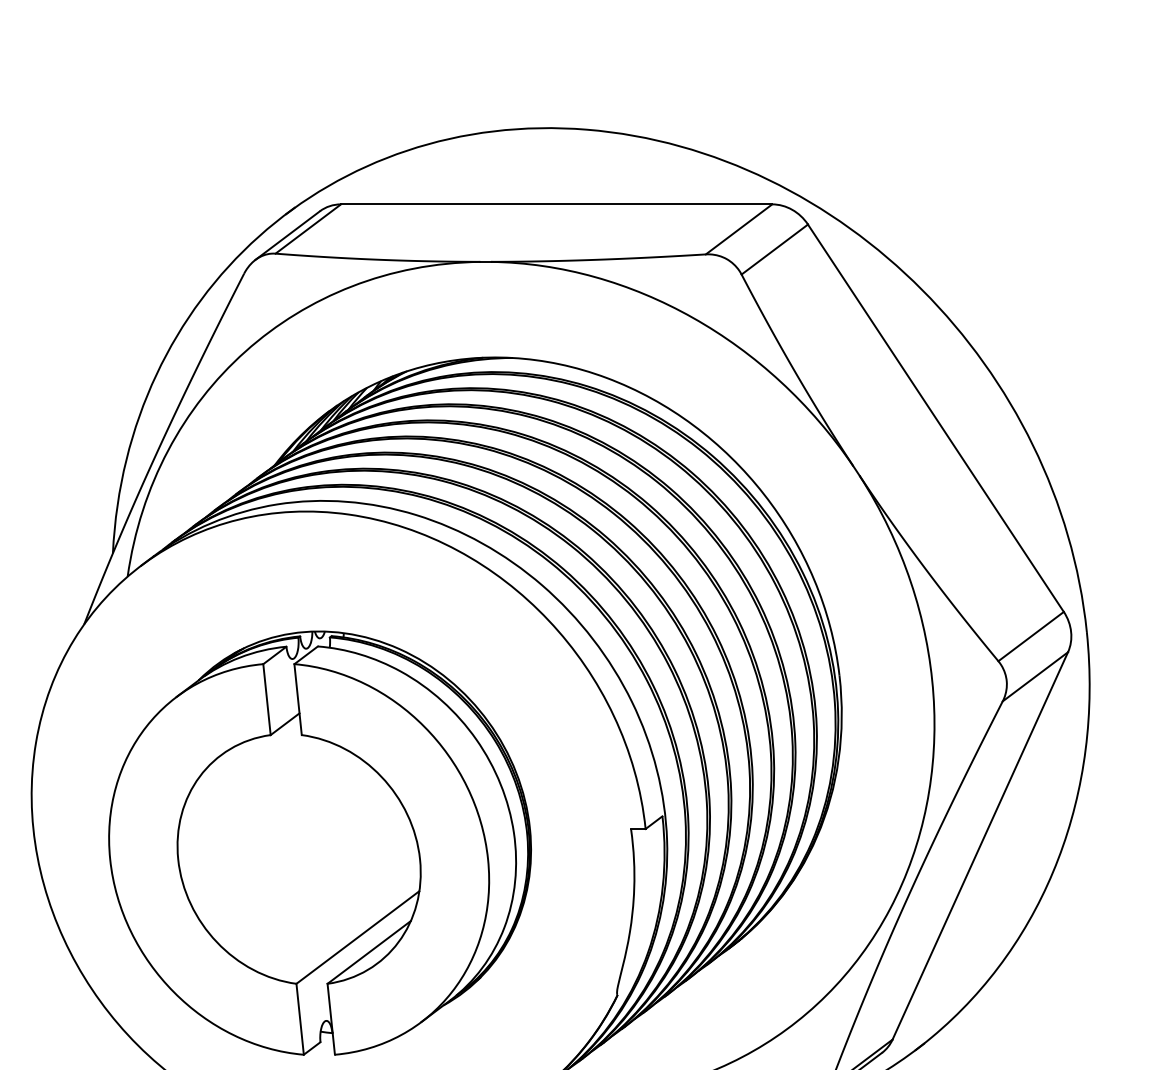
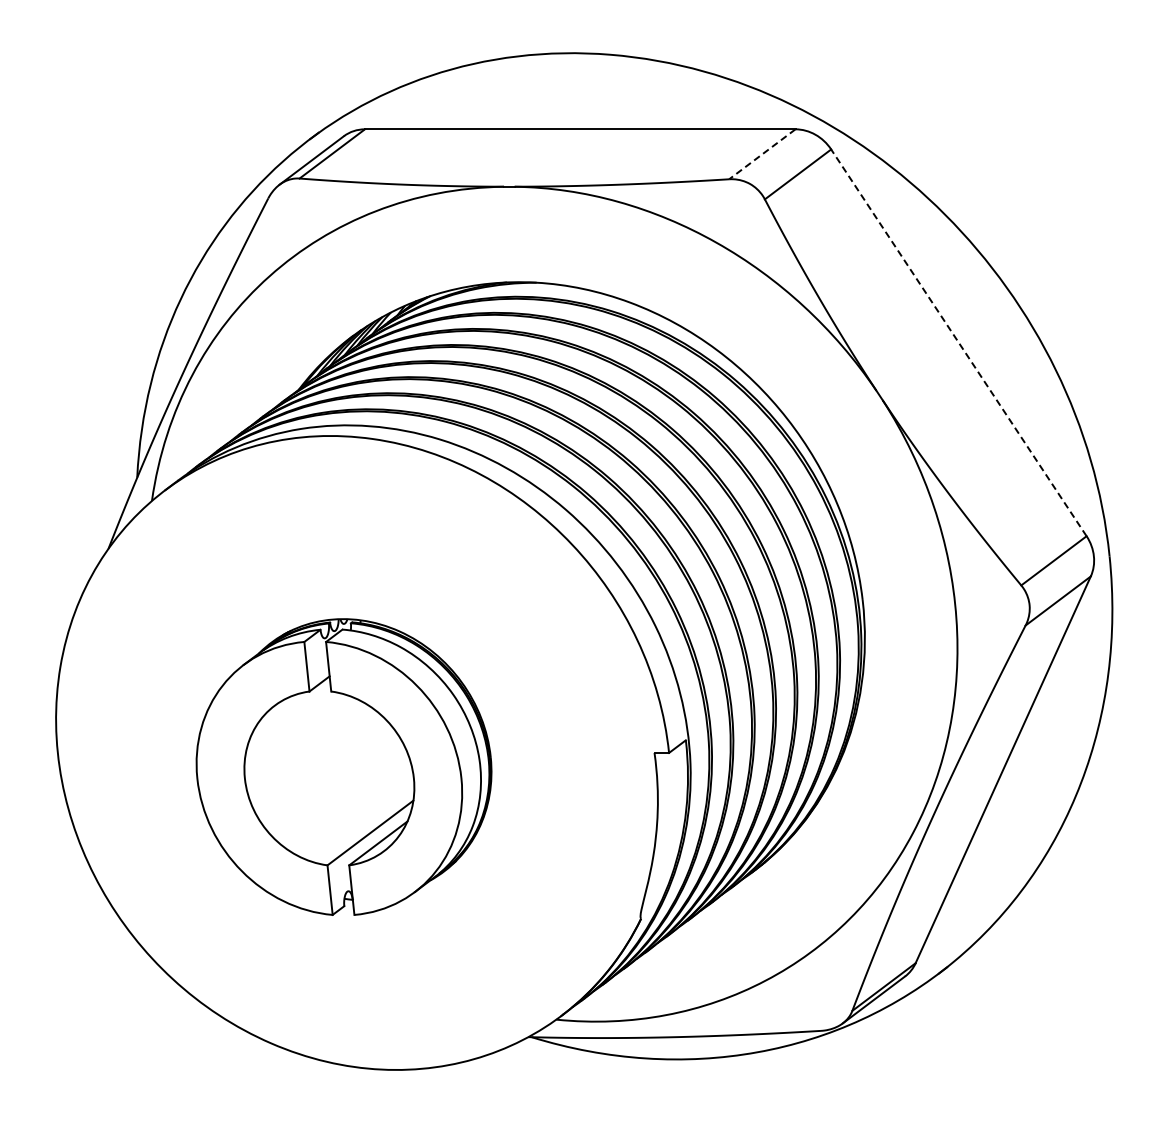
line: (738, 229) -> (761, 154), solid -> dashed
line: (935, 417) -> (958, 342), solid -> dashed
part: (319, 842) -> (343, 766), size x0.7

